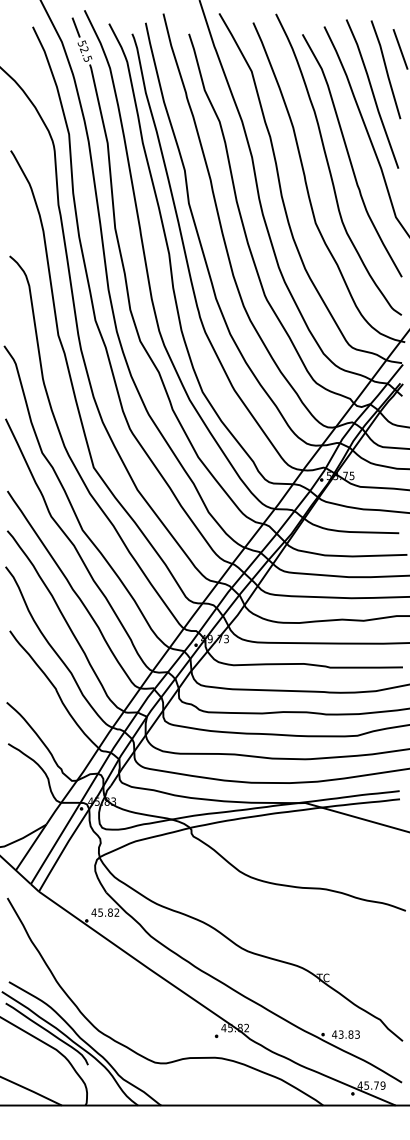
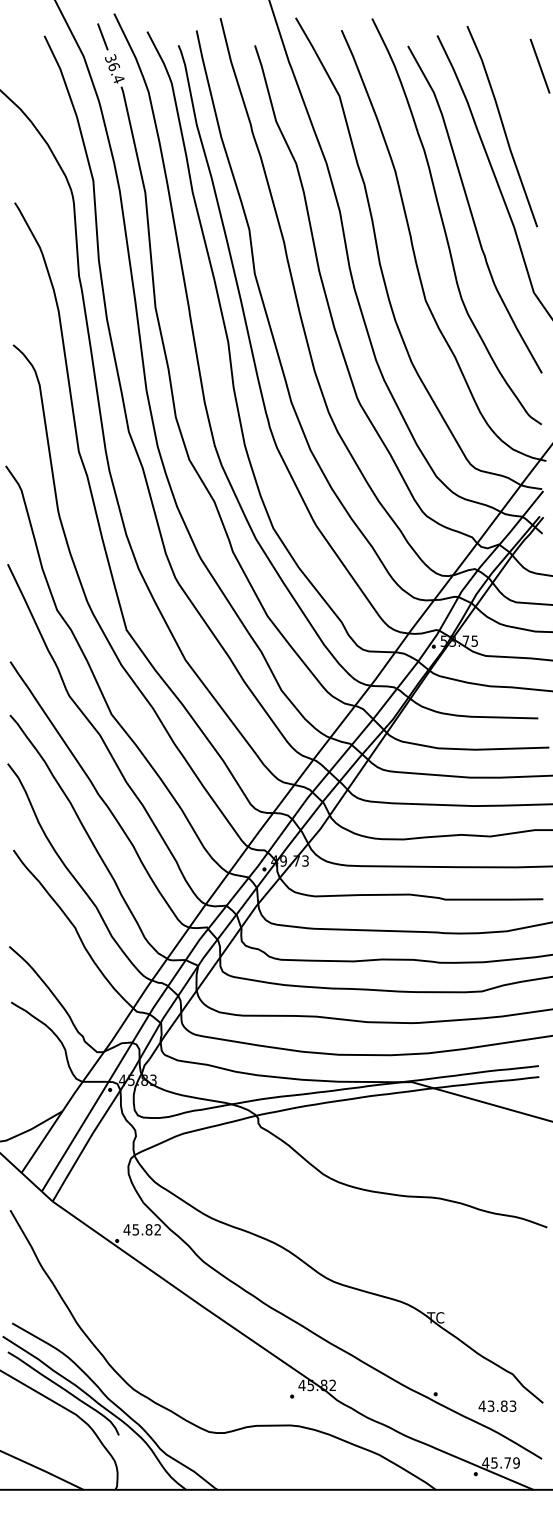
text: (85, 51) -> (115, 68), 52.5 -> 36.4
line: (386, 69) -> (520, 93), removed
text: (345, 1034) -> (497, 1405), moved

